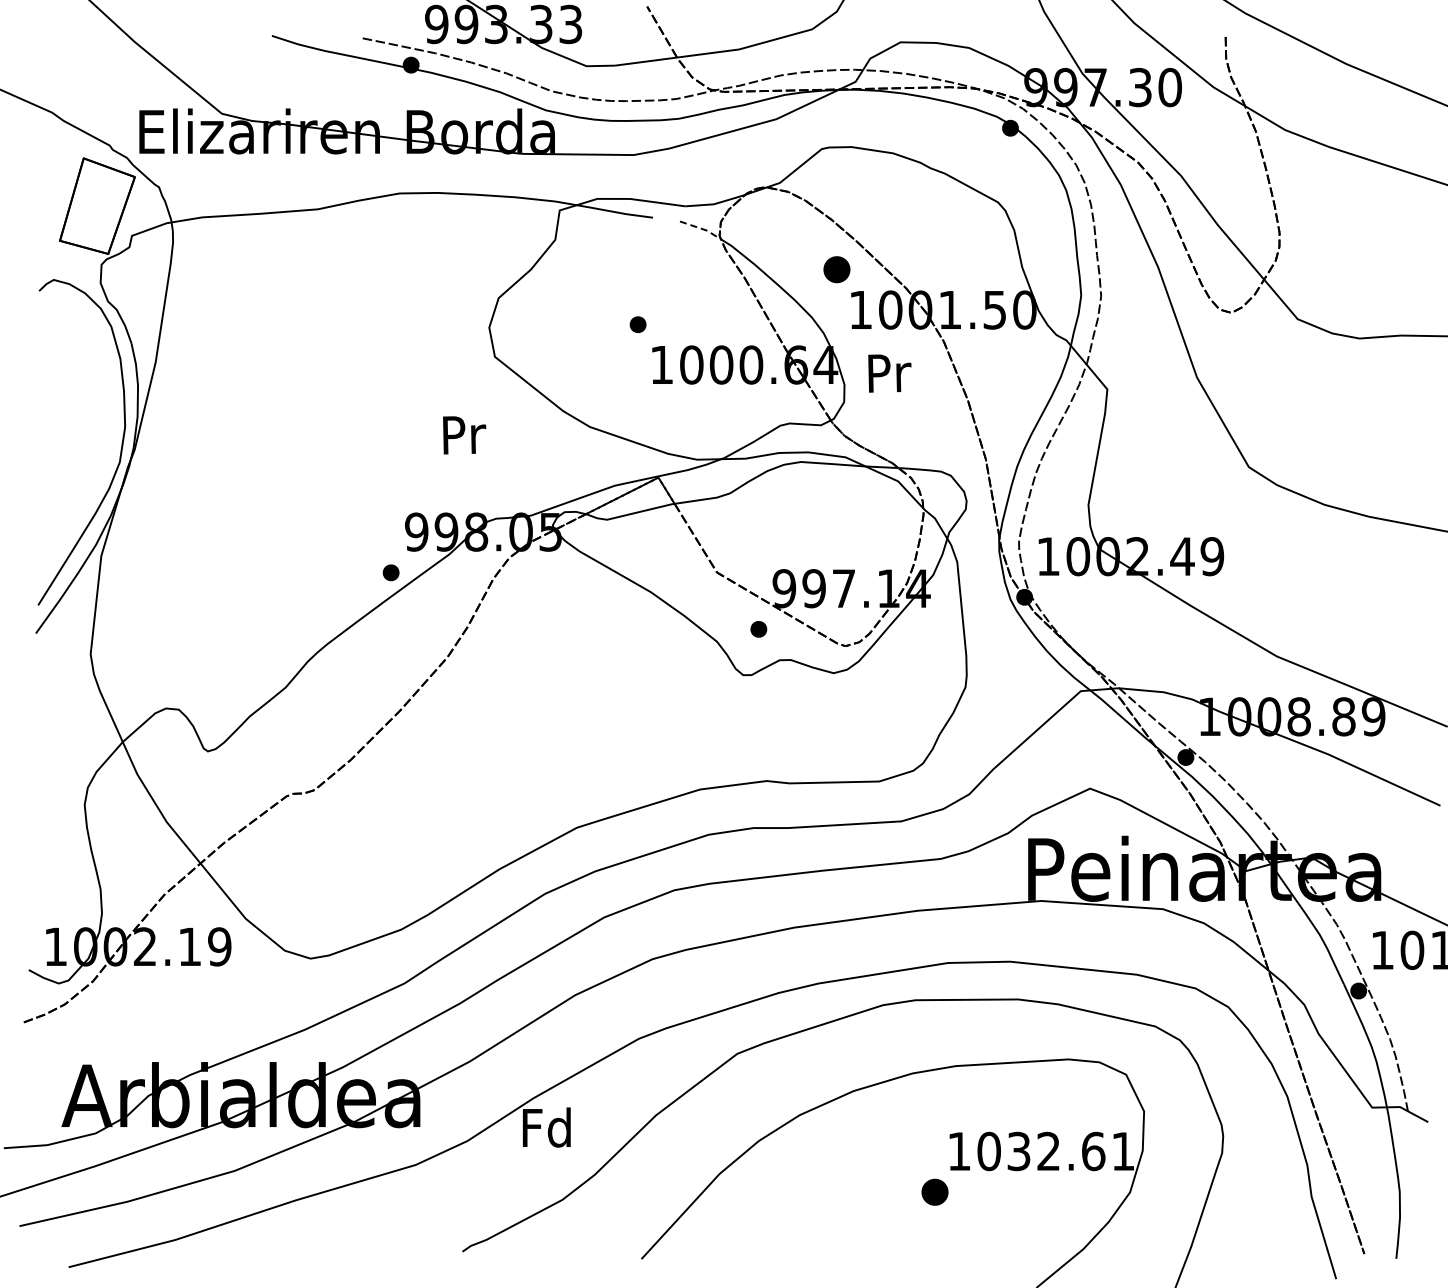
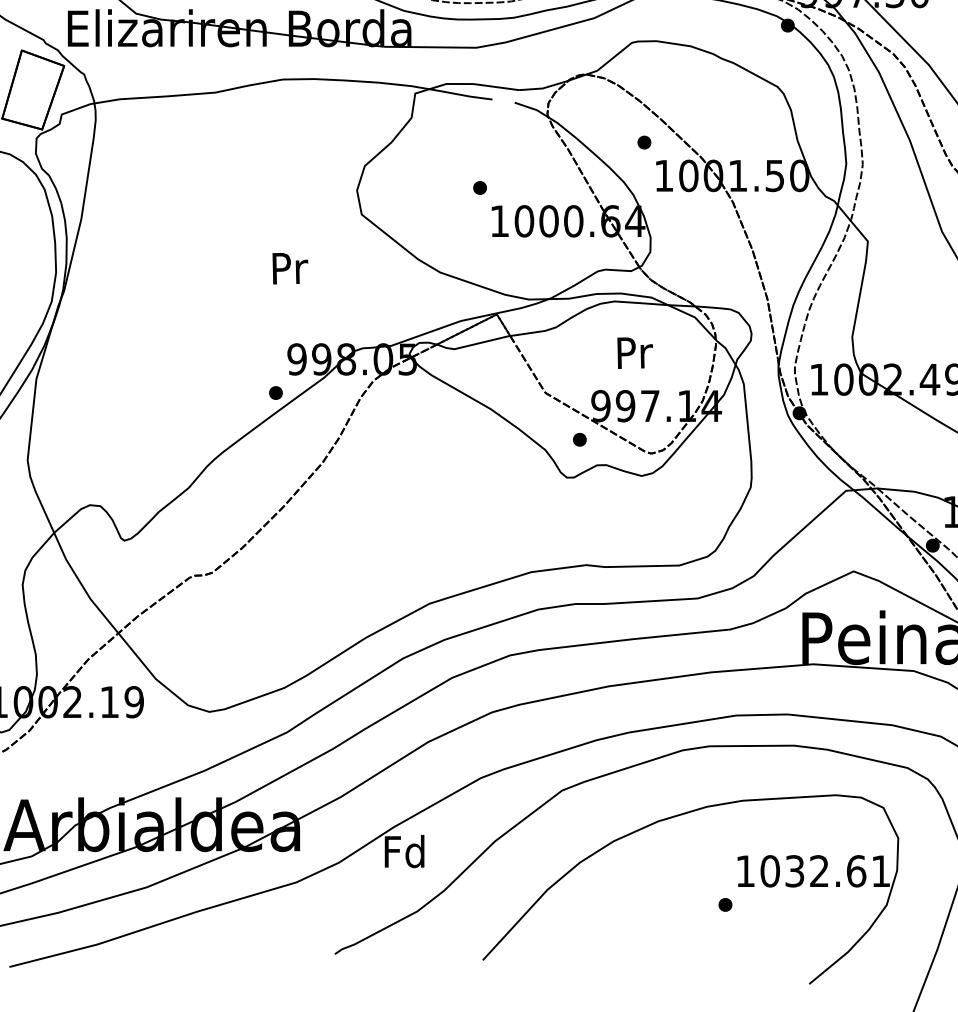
line: (702, 229) -> (533, 109), dashed -> solid
part: (836, 269) -> (644, 142), size x0.62
text: (889, 373) -> (634, 353), moved
text: (464, 435) -> (290, 268), moved
part: (934, 1191) -> (725, 904), size x0.62

